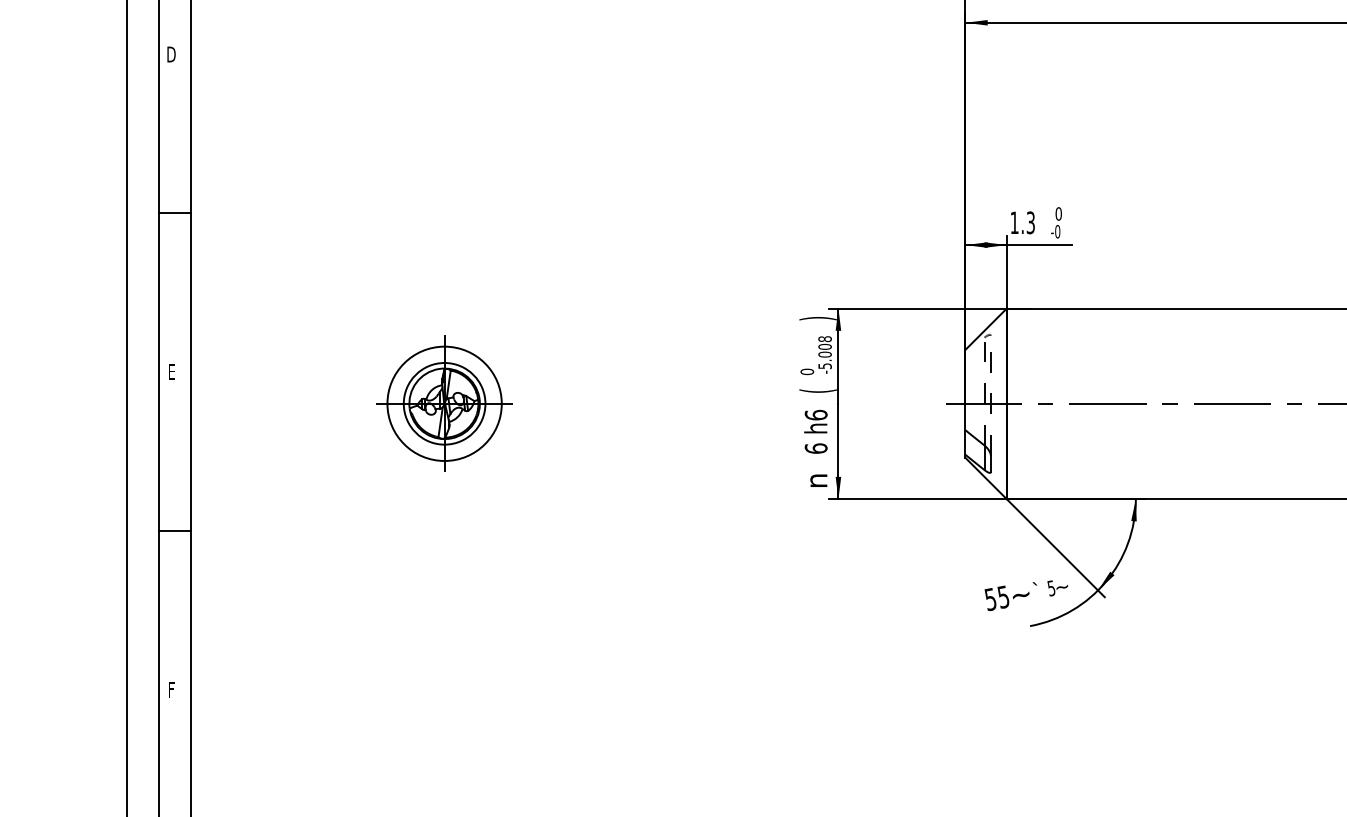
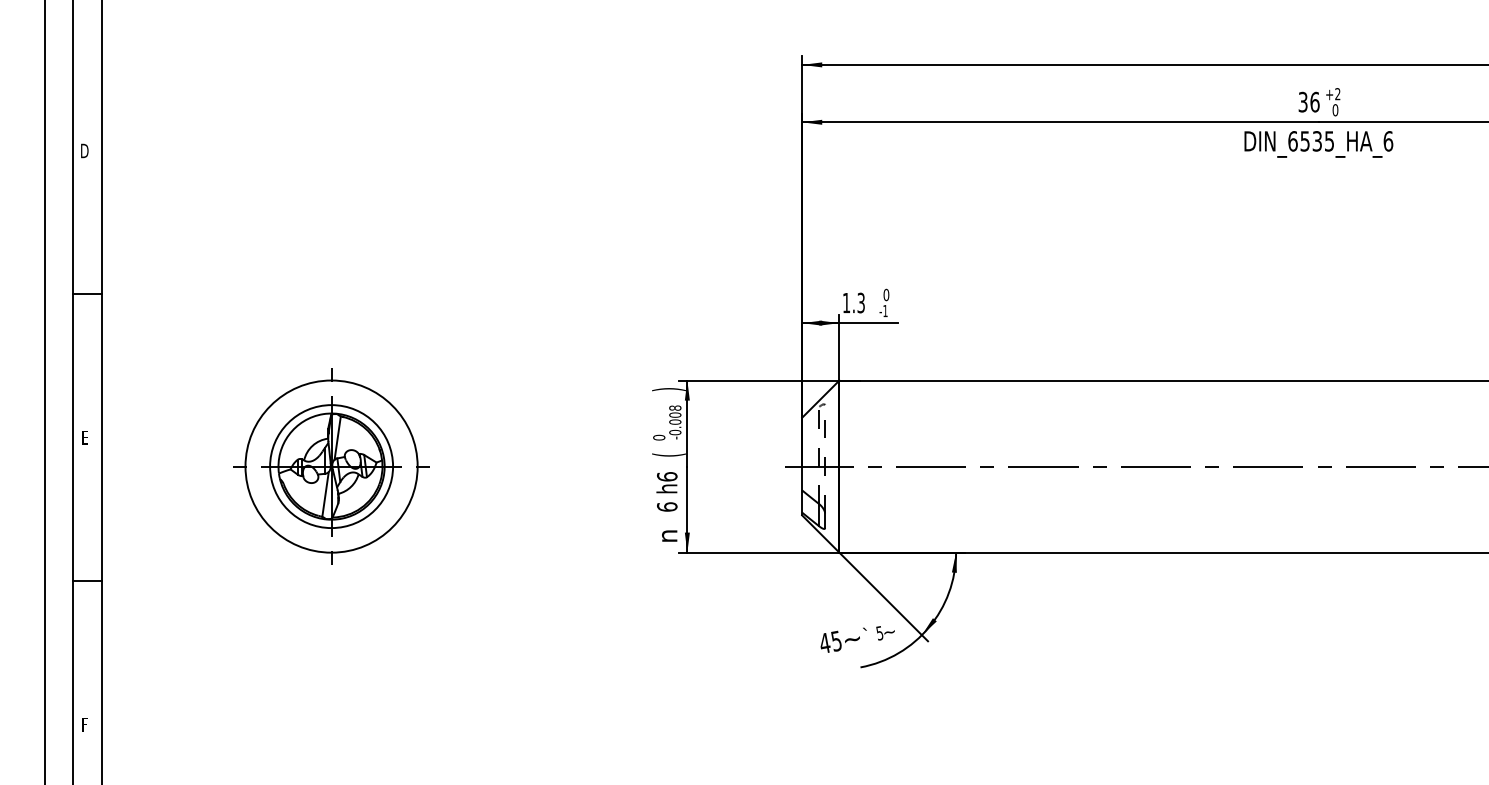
text: (1057, 231) -> (885, 310), -0 -> -1
text: (825, 366) -> (675, 432), -5.008 -> -0.008
part: (444, 403) -> (331, 466), size x1.67
text: (990, 599) -> (824, 643), 55 -> 45

